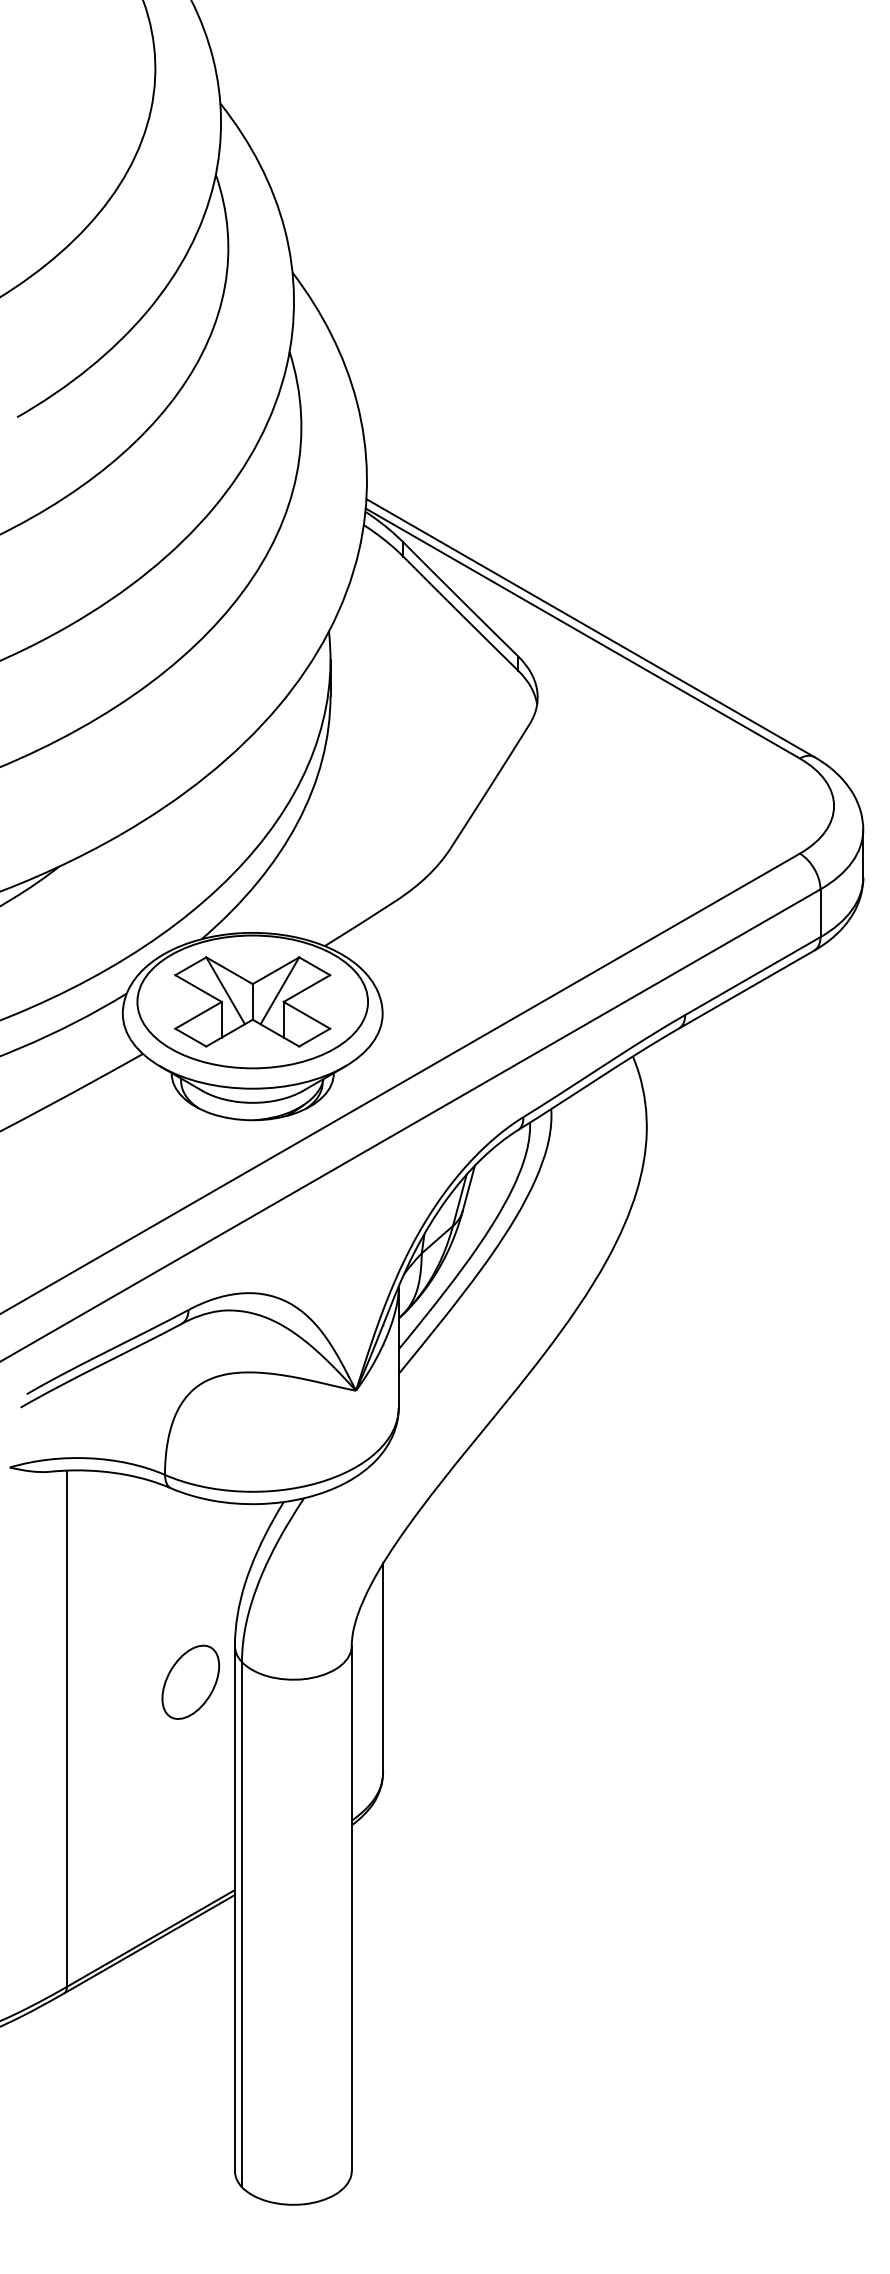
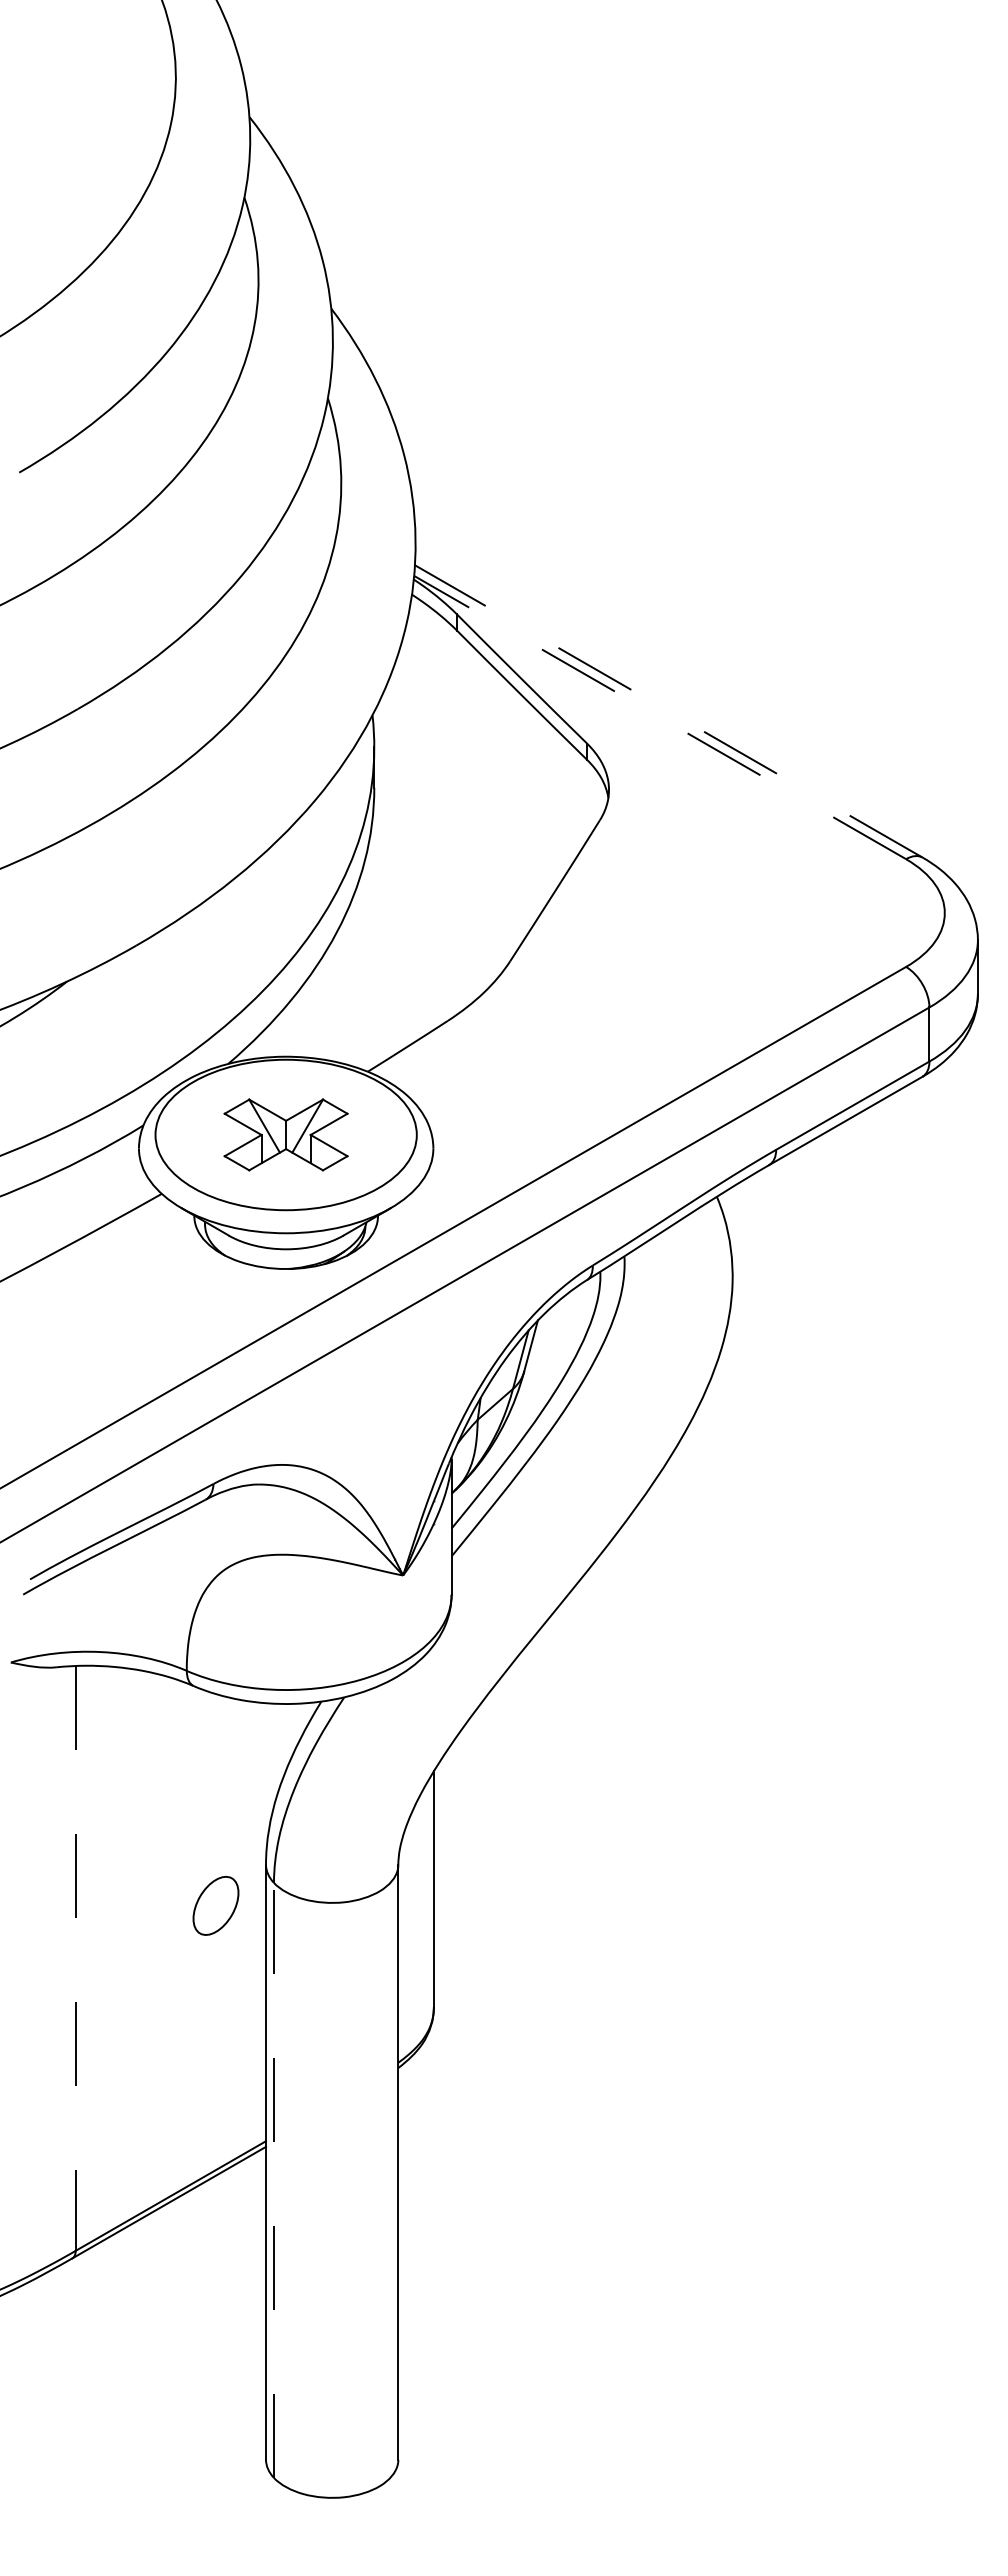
line: (590, 628) -> (668, 711), solid -> dashed
line: (583, 633) -> (660, 717), solid -> dashed
part: (252, 1001) -> (285, 1134), size x0.7
part: (190, 1682) -> (215, 1905), size x0.7
line: (66, 1728) -> (75, 1958), solid -> dashed
line: (241, 1924) -> (273, 2180), solid -> dashed

